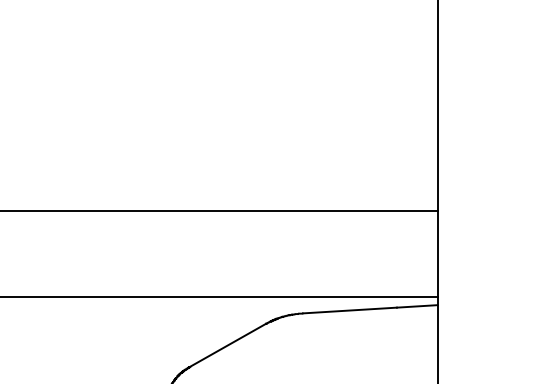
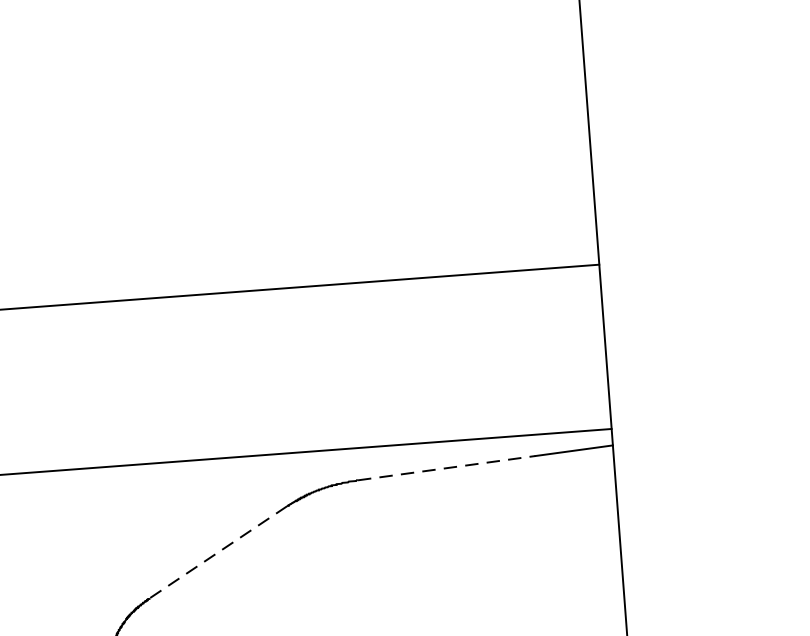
line: (350, 310) -> (447, 468), solid -> dashed
line: (227, 345) -> (217, 552), solid -> dashed

